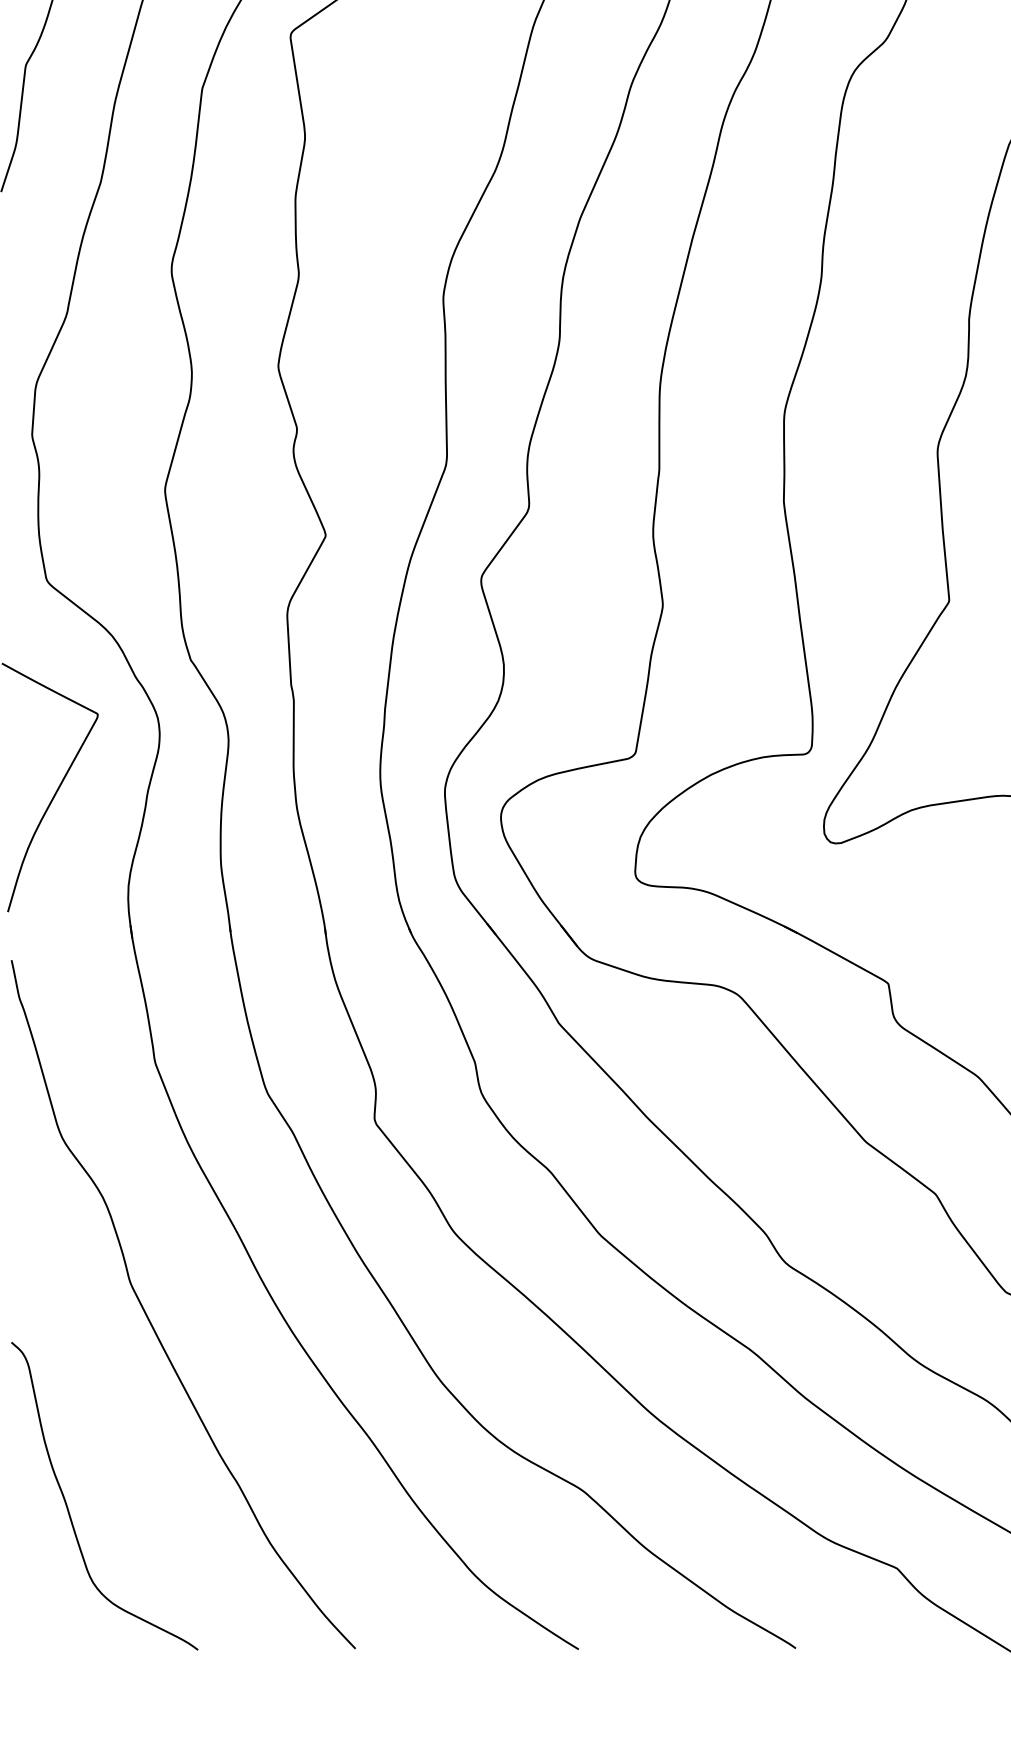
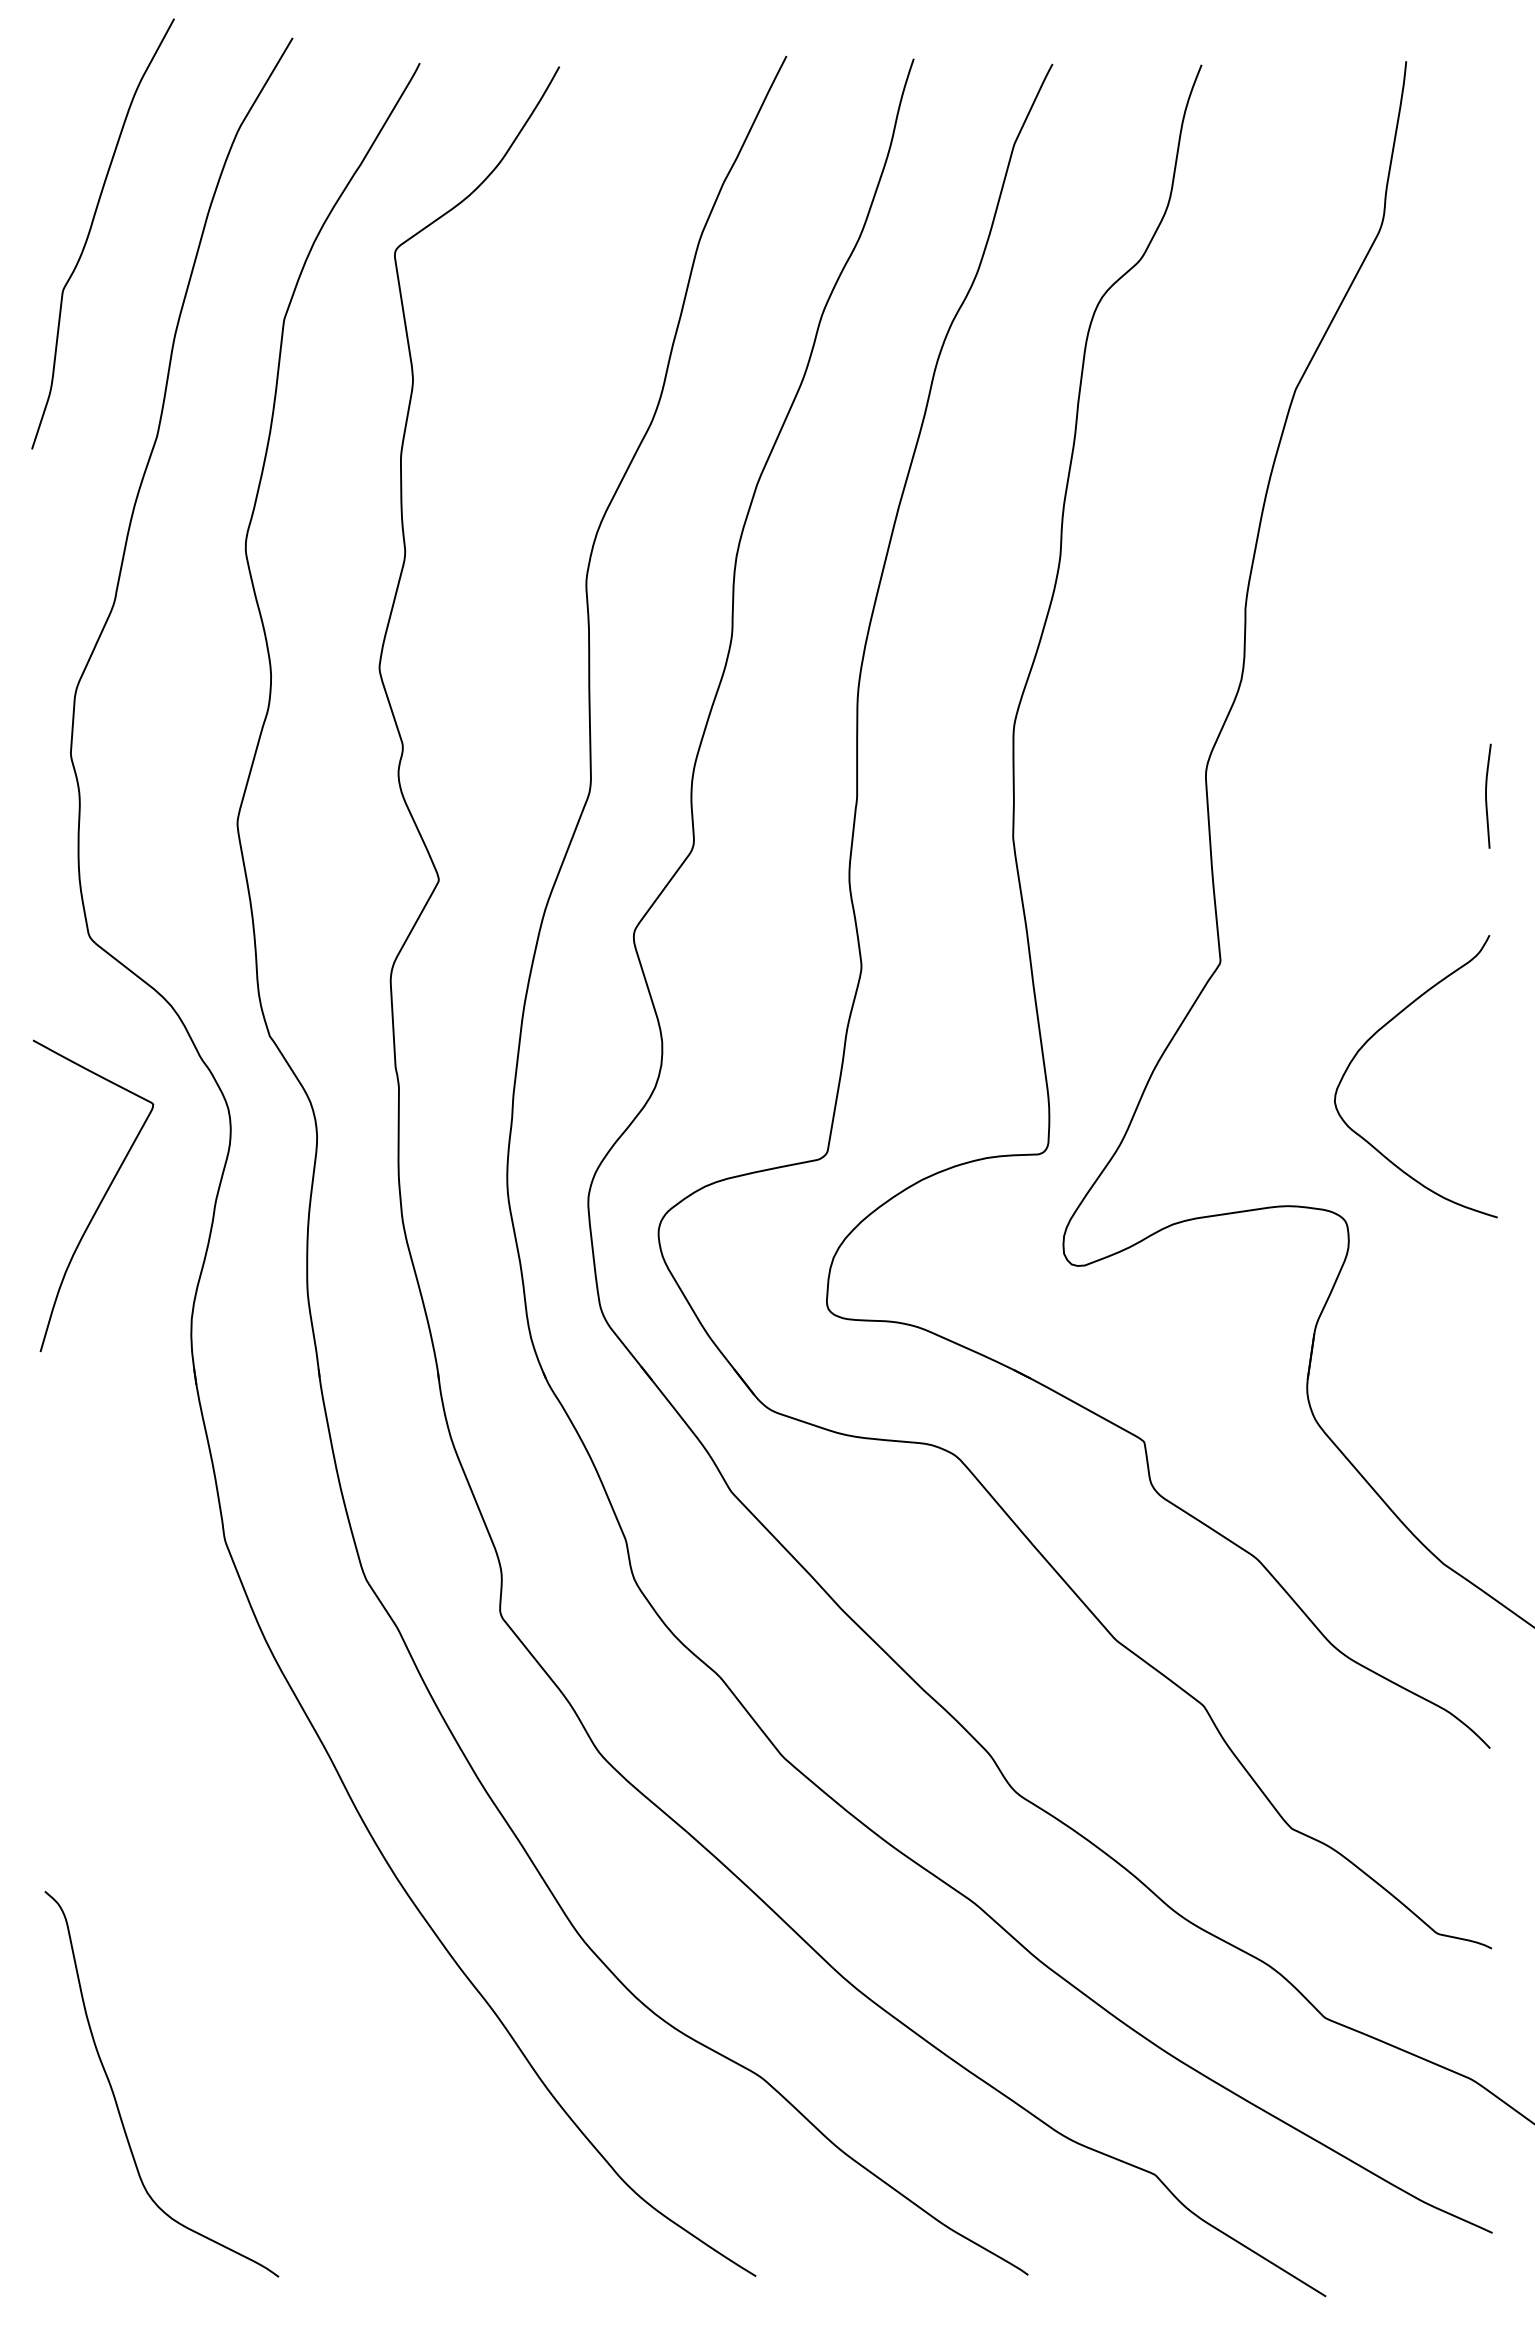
curve: (149, 1320) -> (218, 1863), removed

